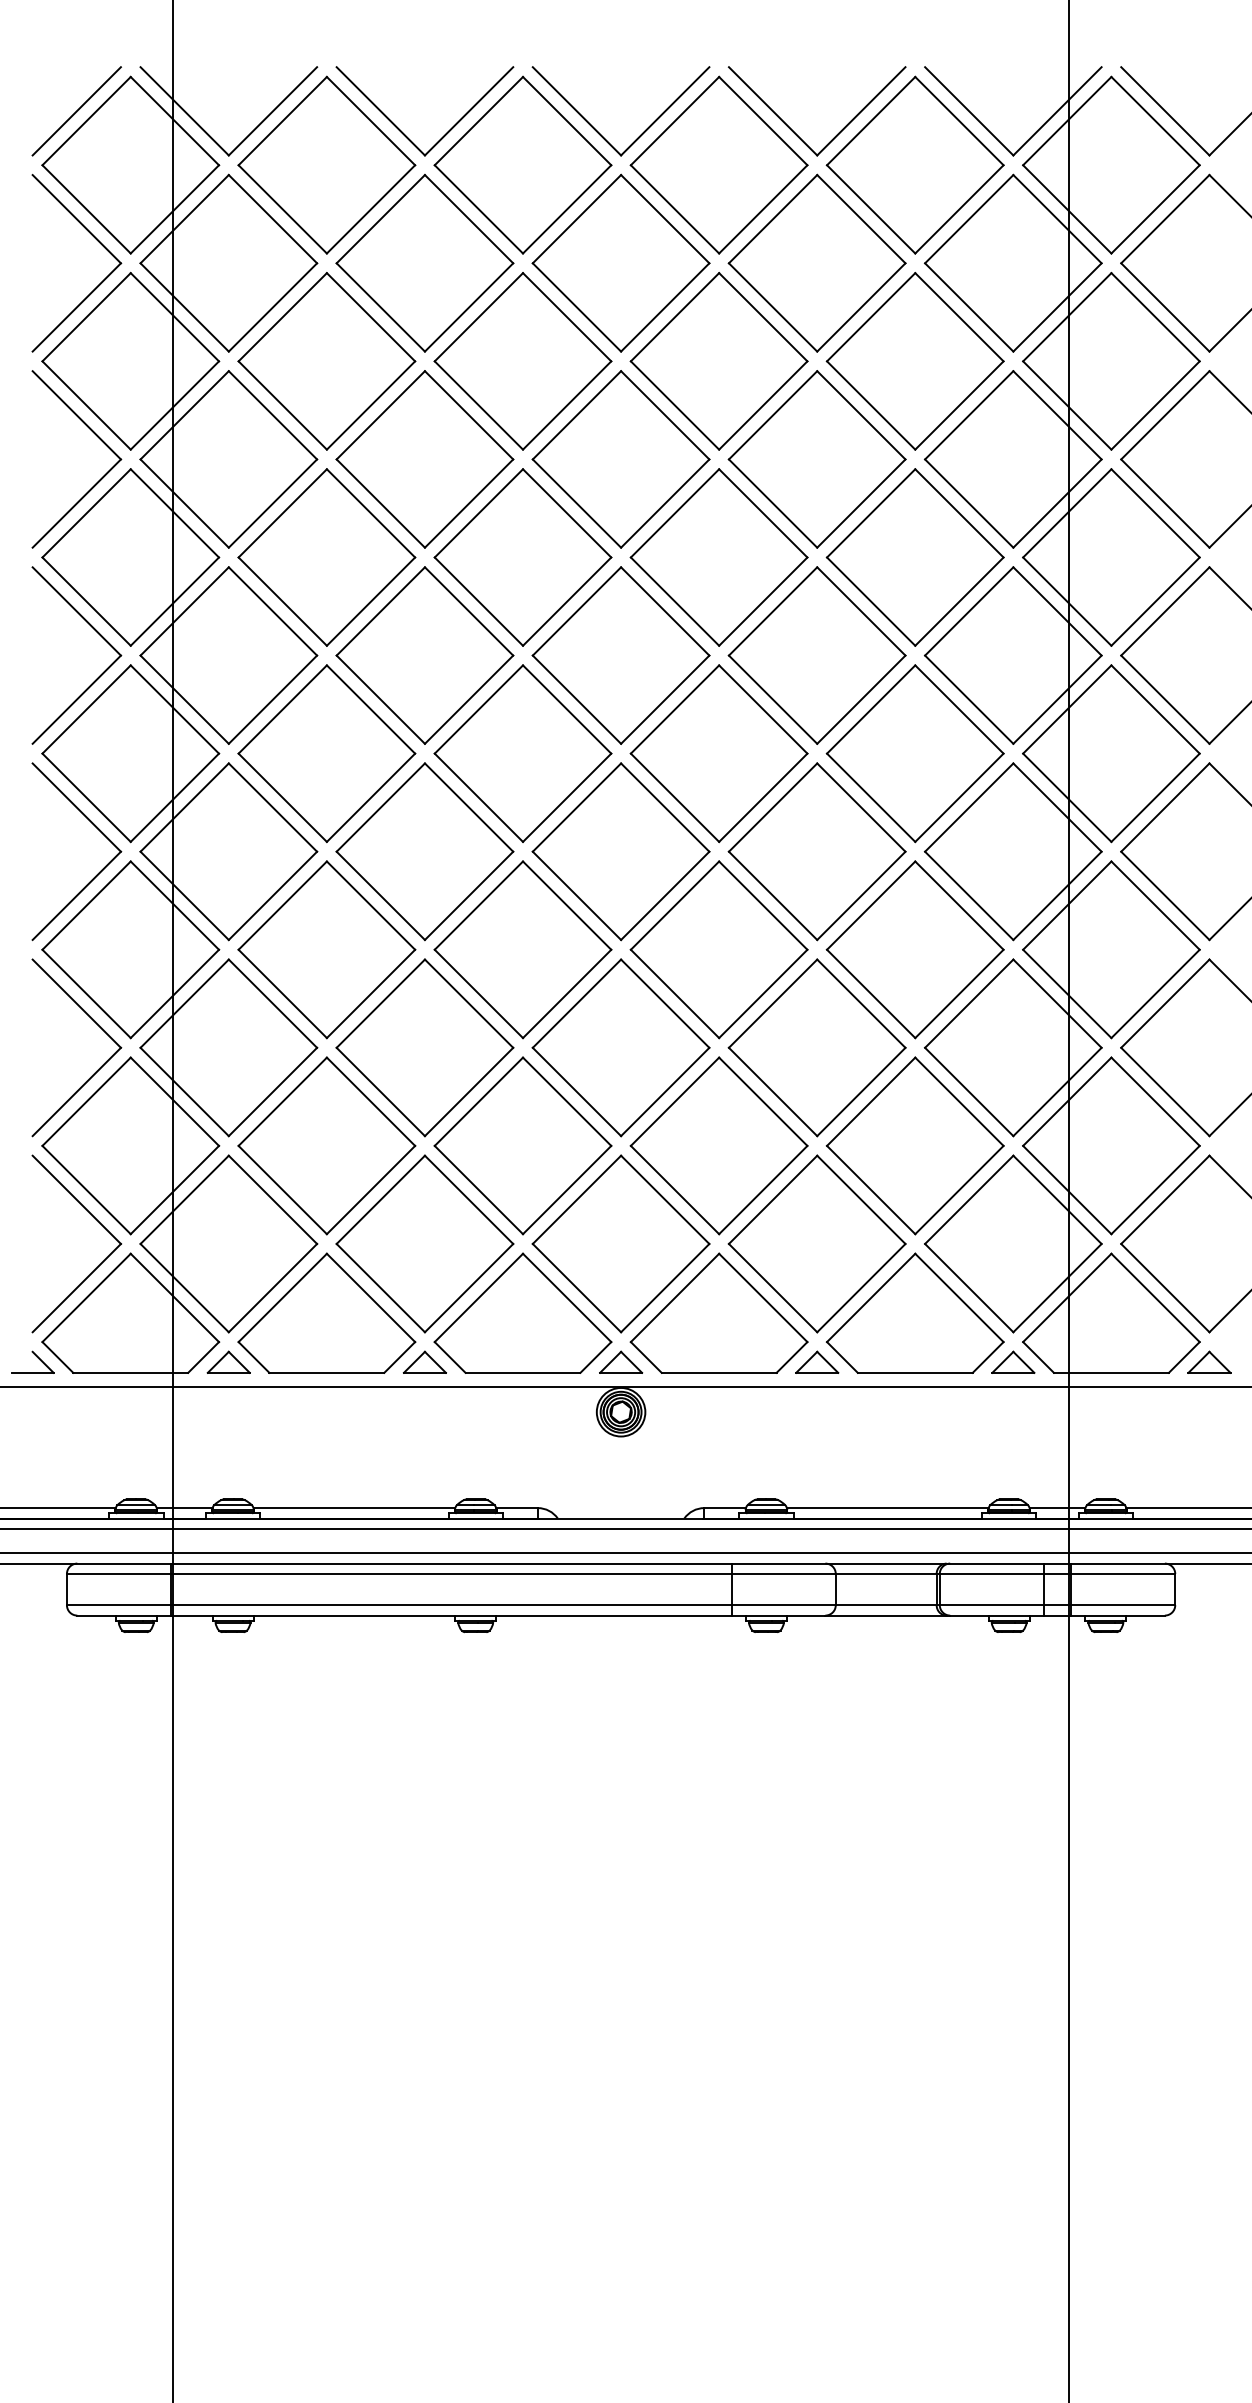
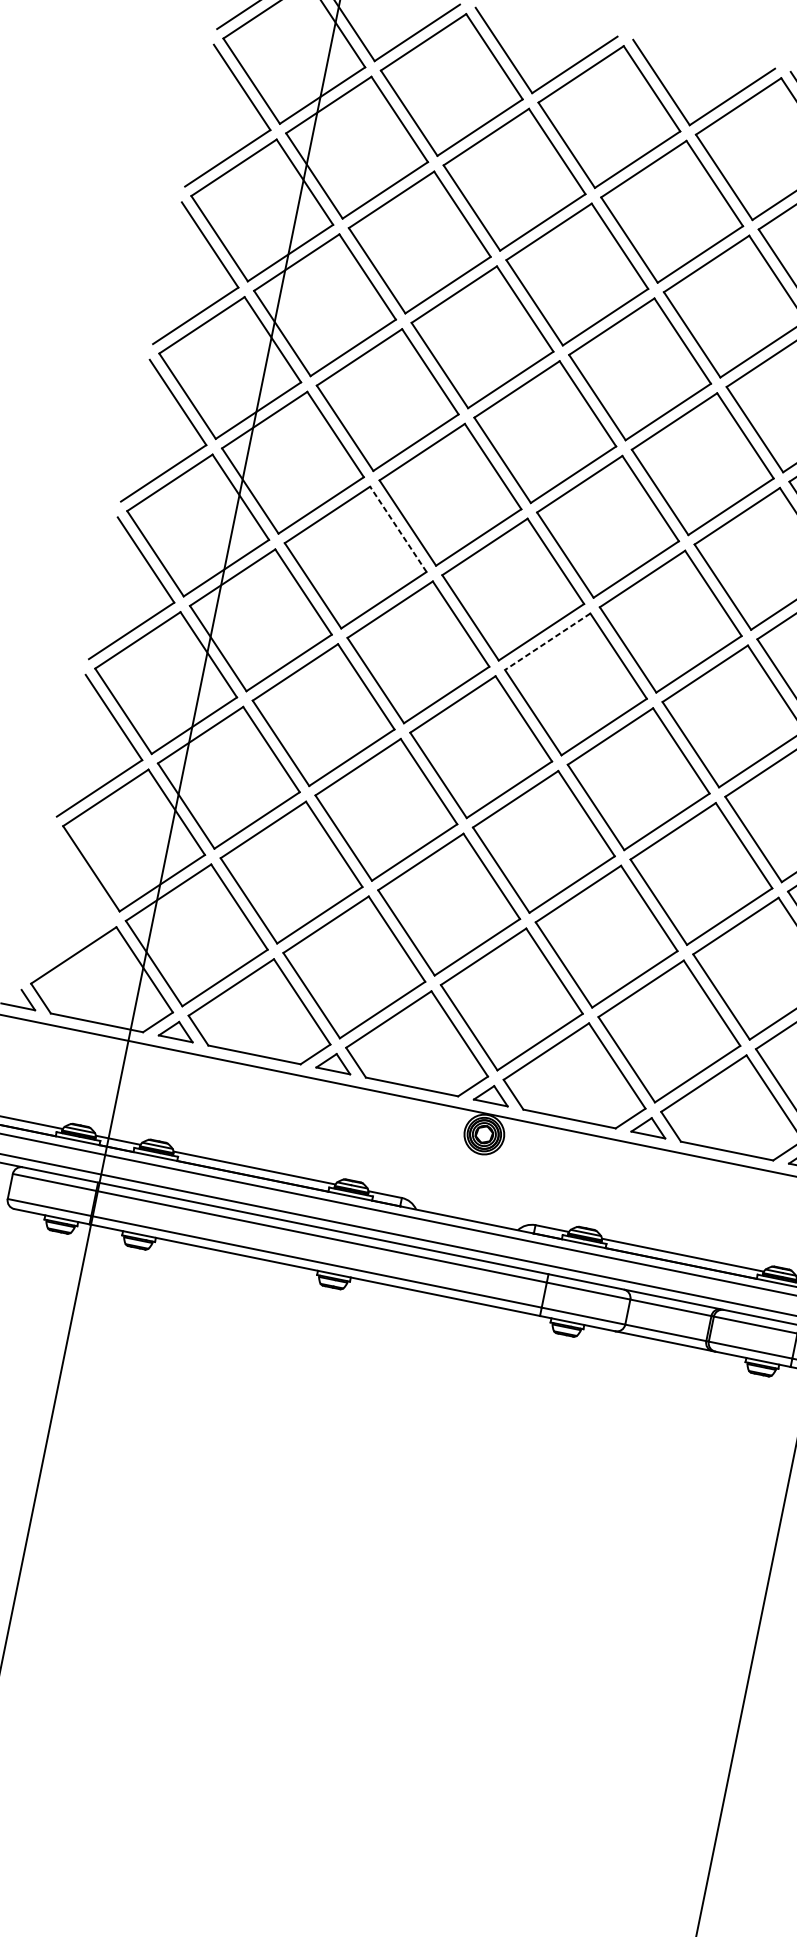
line: (370, 709) -> (397, 529), solid -> dashed
line: (576, 807) -> (547, 641), solid -> dashed
part: (97, 1221) -> (95, 895), removed

